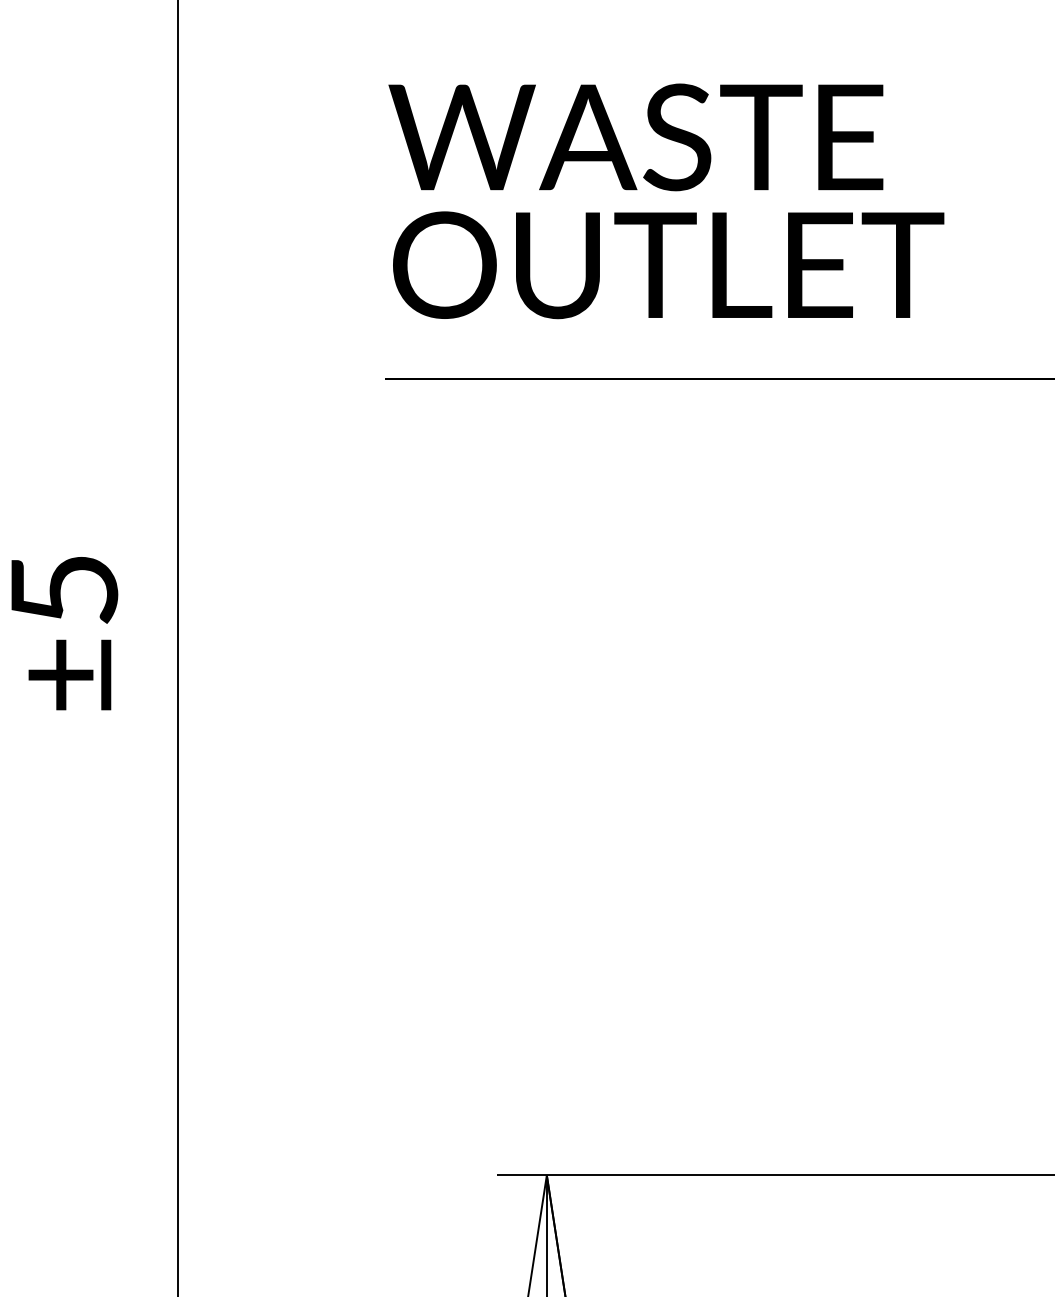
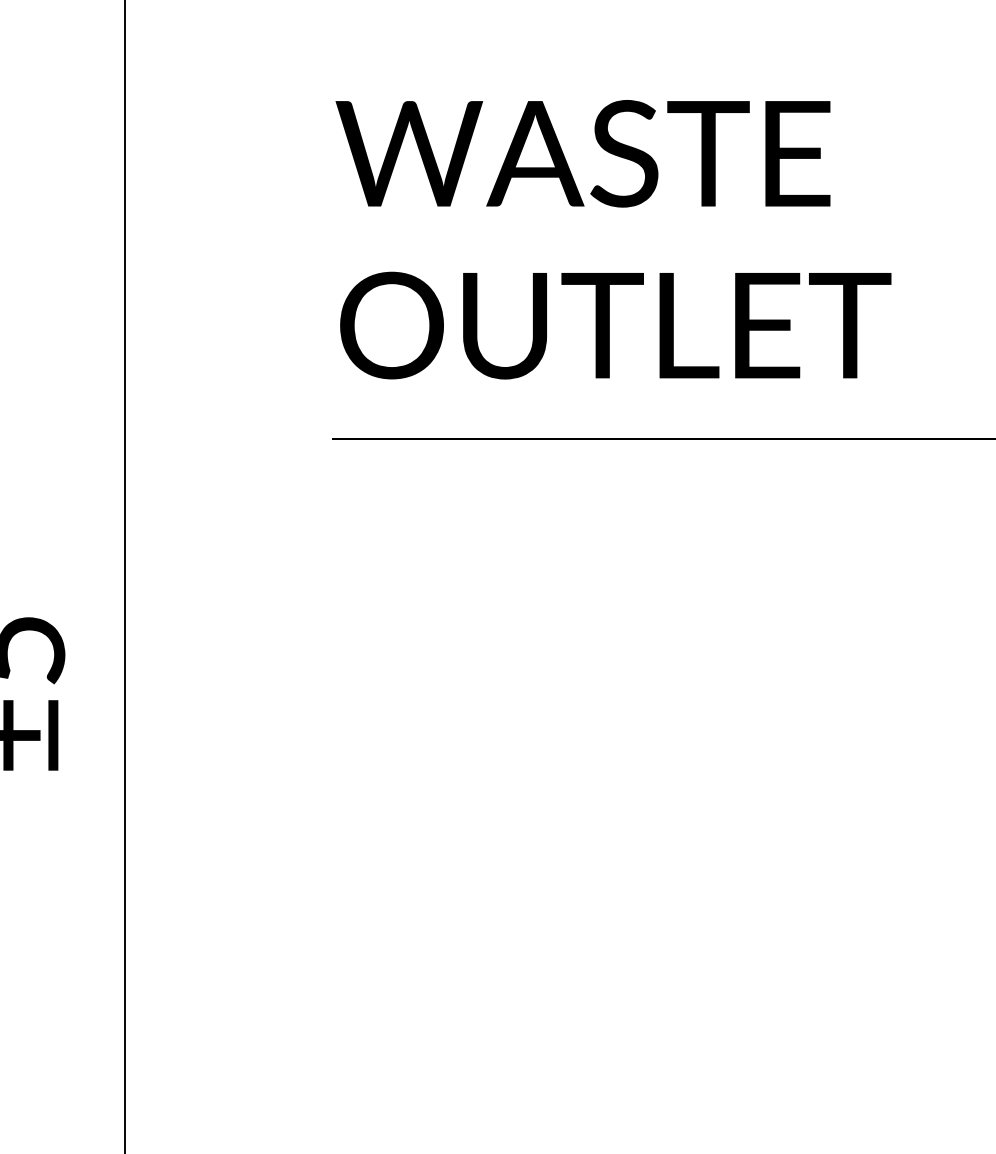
text: (635, 137) -> (582, 153), moved

